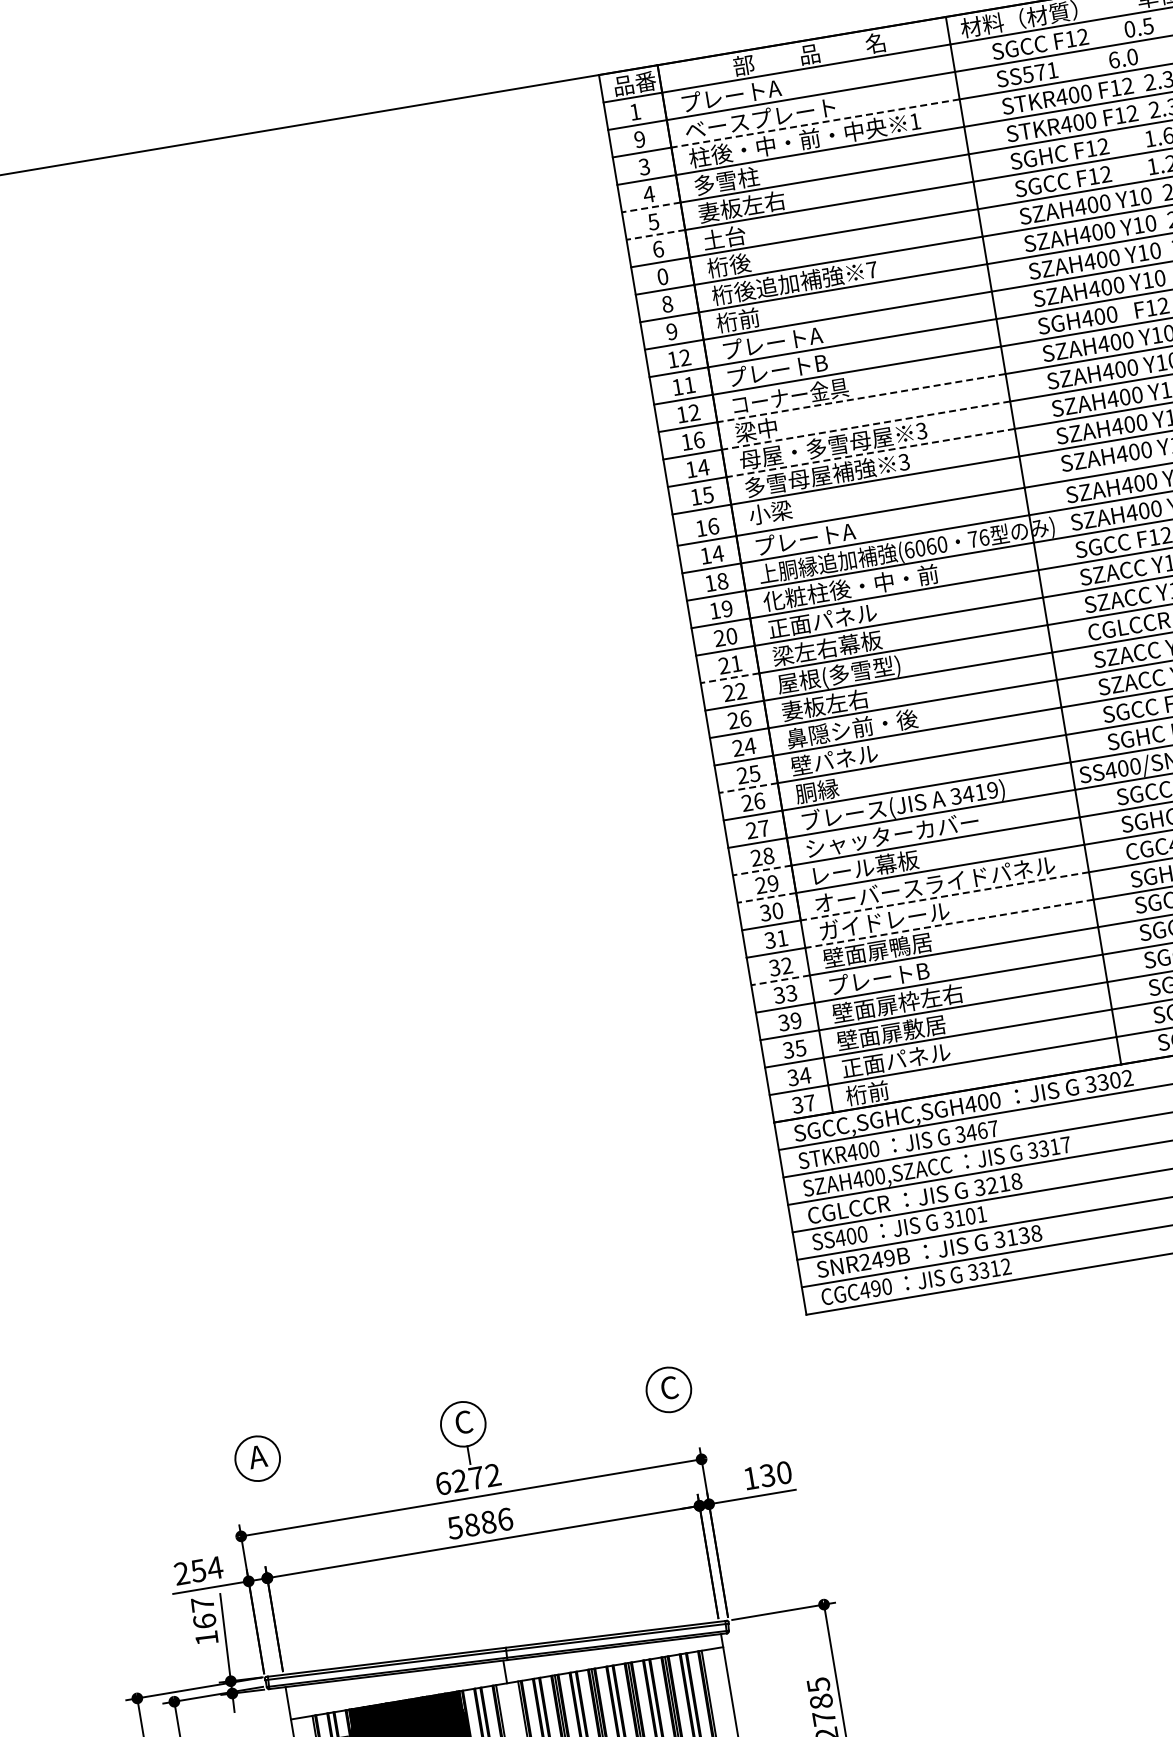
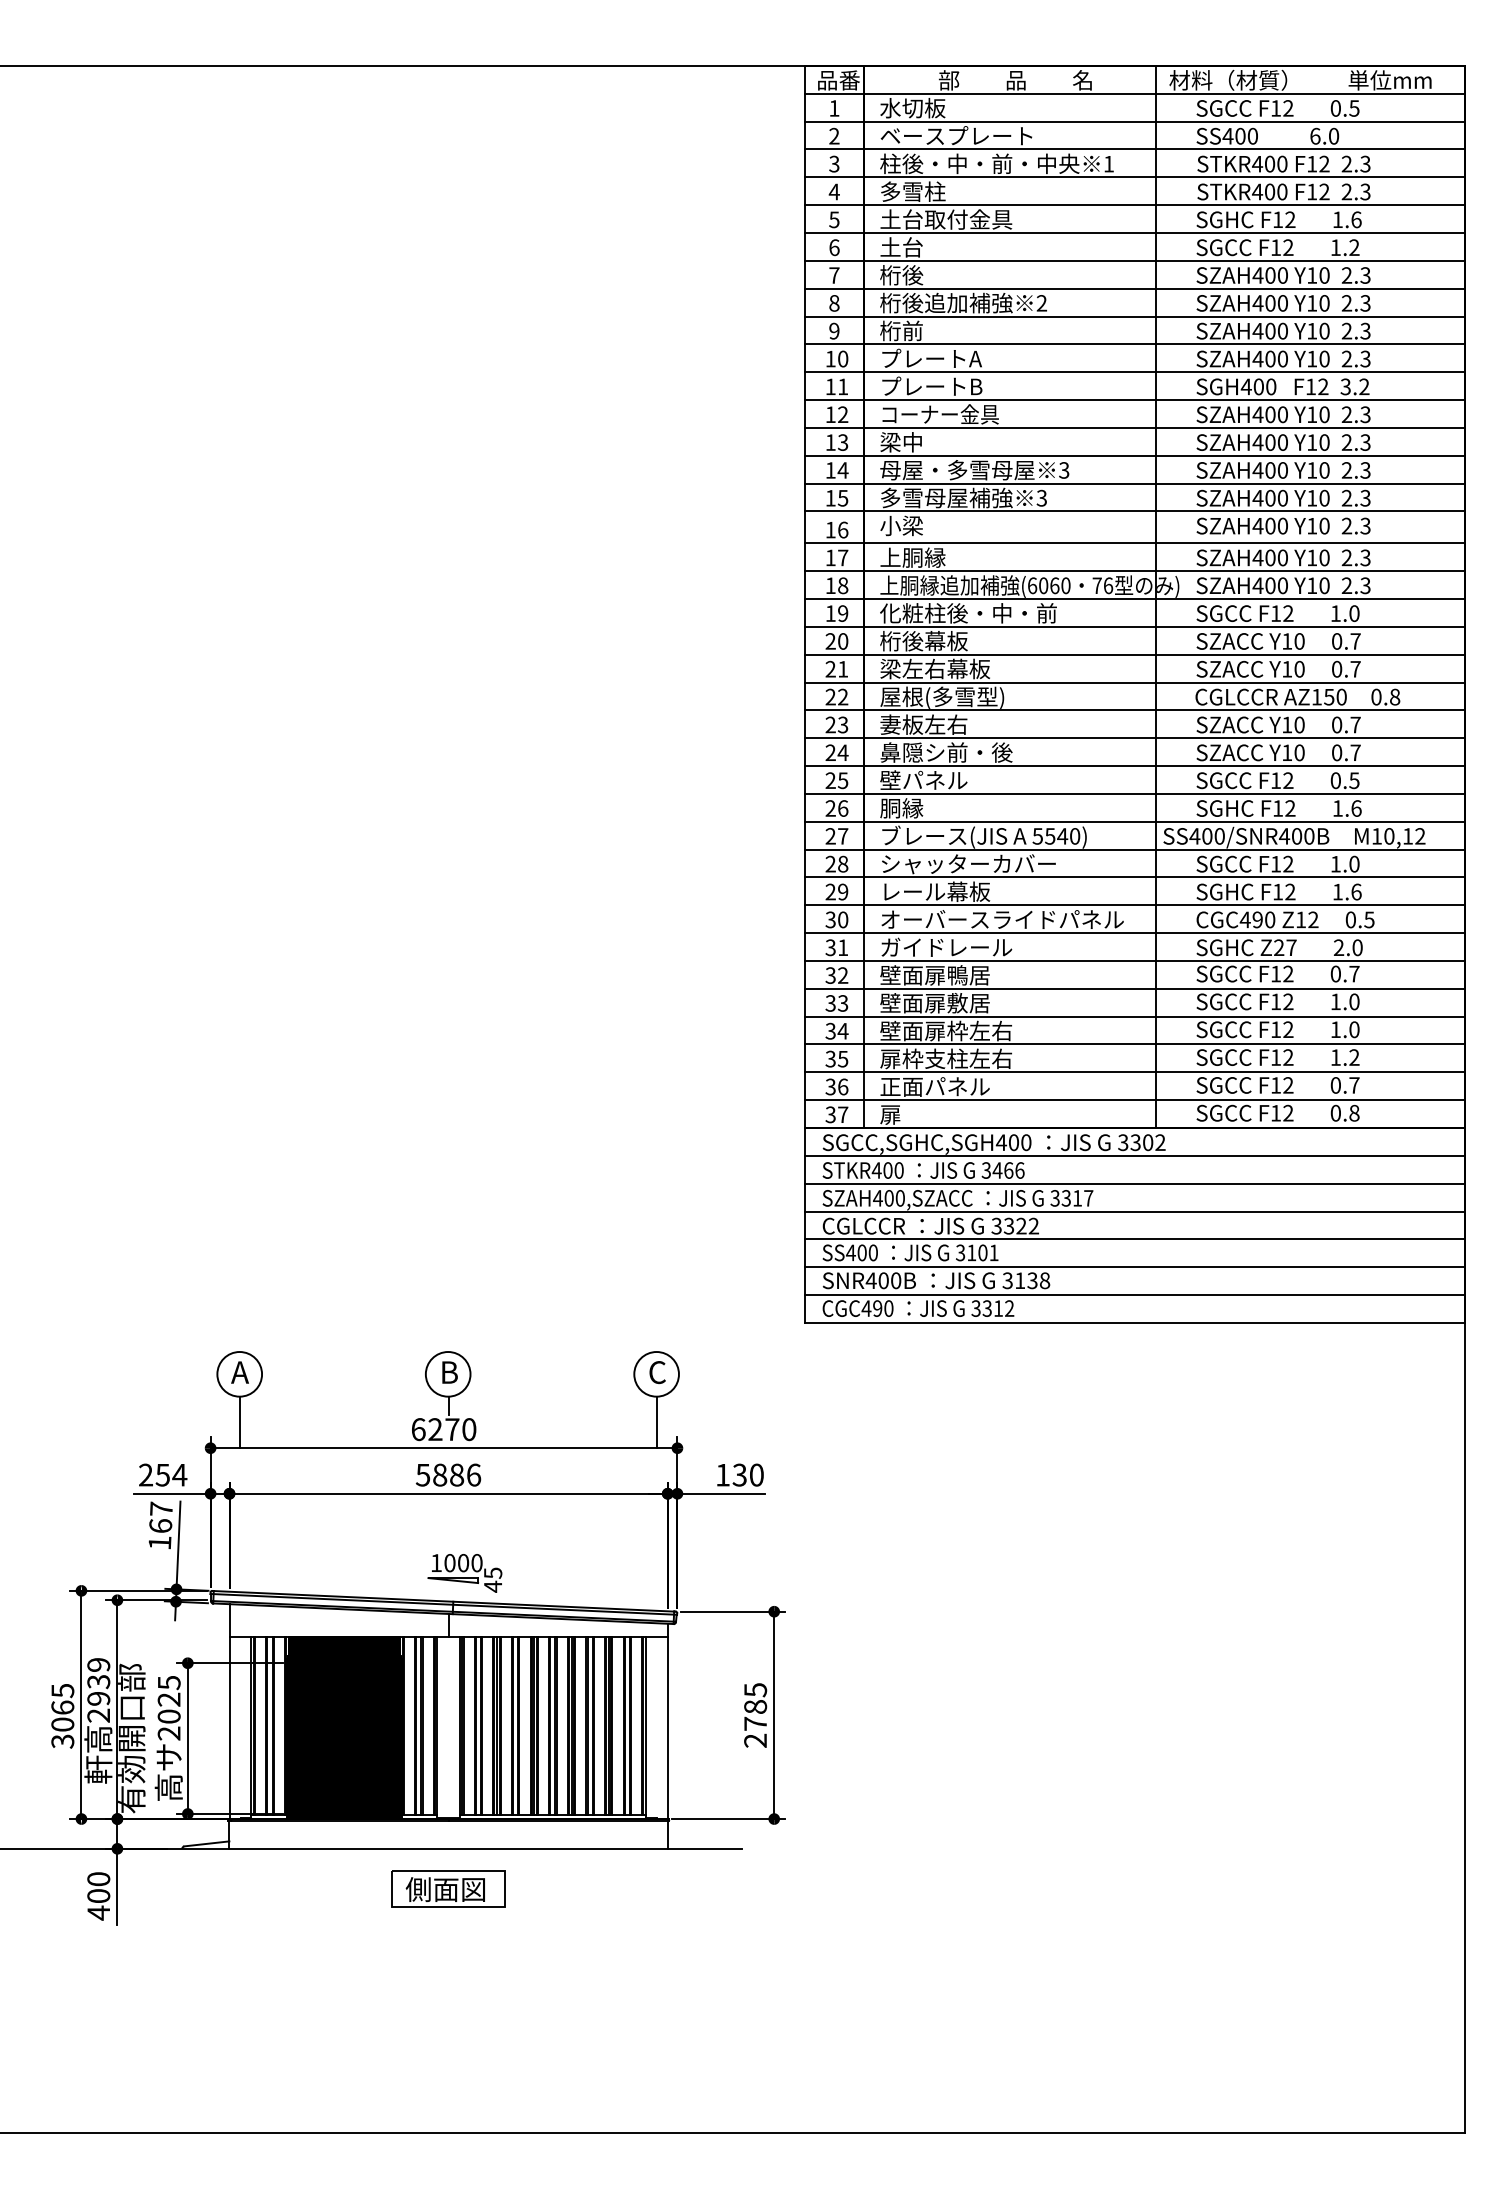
text: (1039, 71) -> (1239, 135), SS571 -> SS400
text: (730, 95) -> (931, 107), プレートA -> 水切板
line: (814, 123) -> (1009, 149), dashed -> solid
text: (640, 139) -> (834, 136), 9 -> 2
text: (764, 203) -> (946, 219), 妻板左右 -> 土台取付金具
line: (651, 207) -> (834, 205), dashed -> solid
line: (656, 235) -> (834, 233), dashed -> solid
text: (871, 270) -> (1041, 303), 7 -> 2
text: (662, 276) -> (834, 275), 0 -> 7
text: (685, 357) -> (843, 358), 12 -> 10
line: (860, 397) -> (1009, 427), dashed -> solid
line: (865, 425) -> (1009, 455), dashed -> solid
text: (698, 440) -> (842, 442), 16 -> 13
line: (869, 453) -> (1009, 483), dashed -> solid
text: (804, 539) -> (930, 557), プレートA -> 上胴縁
text: (717, 553) -> (842, 557), 14 -> 17
text: (821, 621) -> (934, 641), 正面パネル -> 桁後幕板
line: (730, 678) -> (834, 682), dashed -> solid
text: (744, 718) -> (842, 724), 26 -> 23
line: (748, 787) -> (834, 793), dashed -> solid
text: (974, 793) -> (1056, 836), 3419) -> 5540)
line: (762, 870) -> (834, 877), dashed -> solid
line: (944, 896) -> (1009, 933), dashed -> solid
line: (766, 898) -> (834, 905), dashed -> solid
line: (948, 923) -> (1009, 960), dashed -> solid
text: (881, 978) -> (934, 1003), プレートB -> 壁面扉敷居
line: (780, 980) -> (834, 988), dashed -> solid
text: (795, 1020) -> (842, 1030), 39 -> 34
text: (902, 1030) -> (946, 1058), 壁面扉敷居 -> 扉枠支柱左右
text: (804, 1075) -> (842, 1086), 34 -> 36
text: (867, 1093) -> (901, 1114), 桁前 -> 扉
text: (993, 1128) -> (1019, 1170), 3467 -> 3466
text: (1004, 1182) -> (1021, 1225), 3218 -> 3322
text: (877, 1259) -> (883, 1280), SNR249B -> SNR400B
text: (464, 1422) -> (449, 1372), C -> B
line: (677, 1437) -> (657, 1422), added
text: (493, 1475) -> (469, 1429), 6272 -> 6270
line: (266, 1506) -> (240, 1422), added
part: (512, 1618) -> (464, 1573), added

